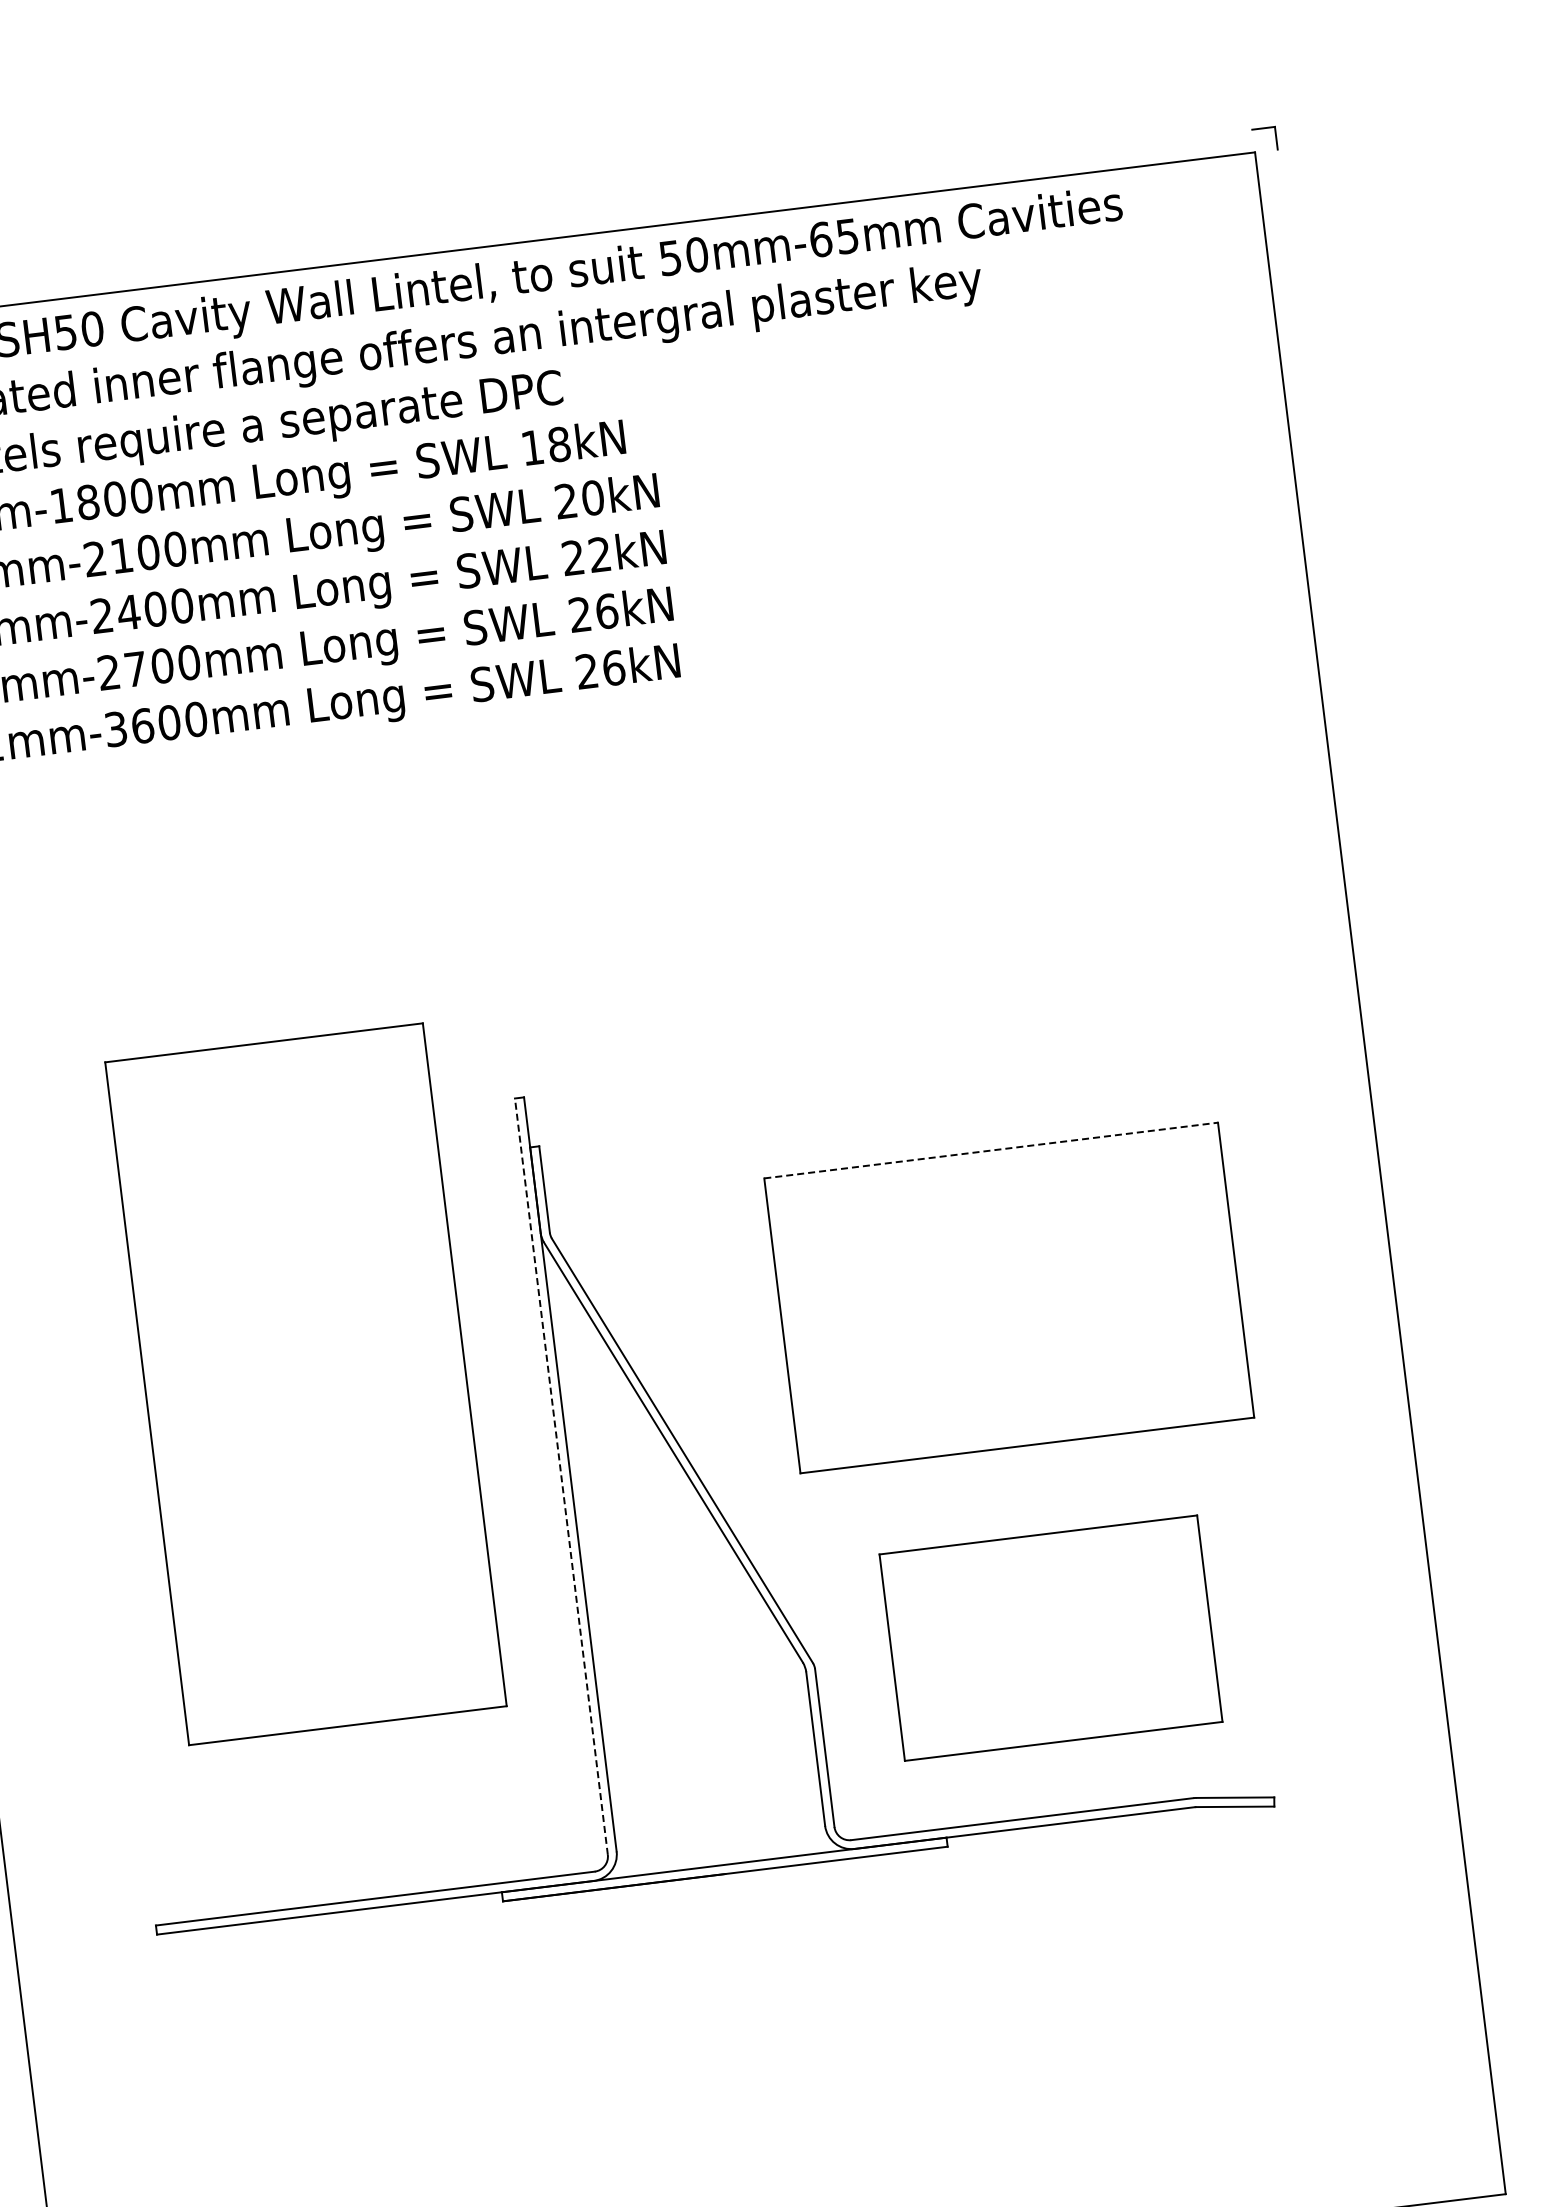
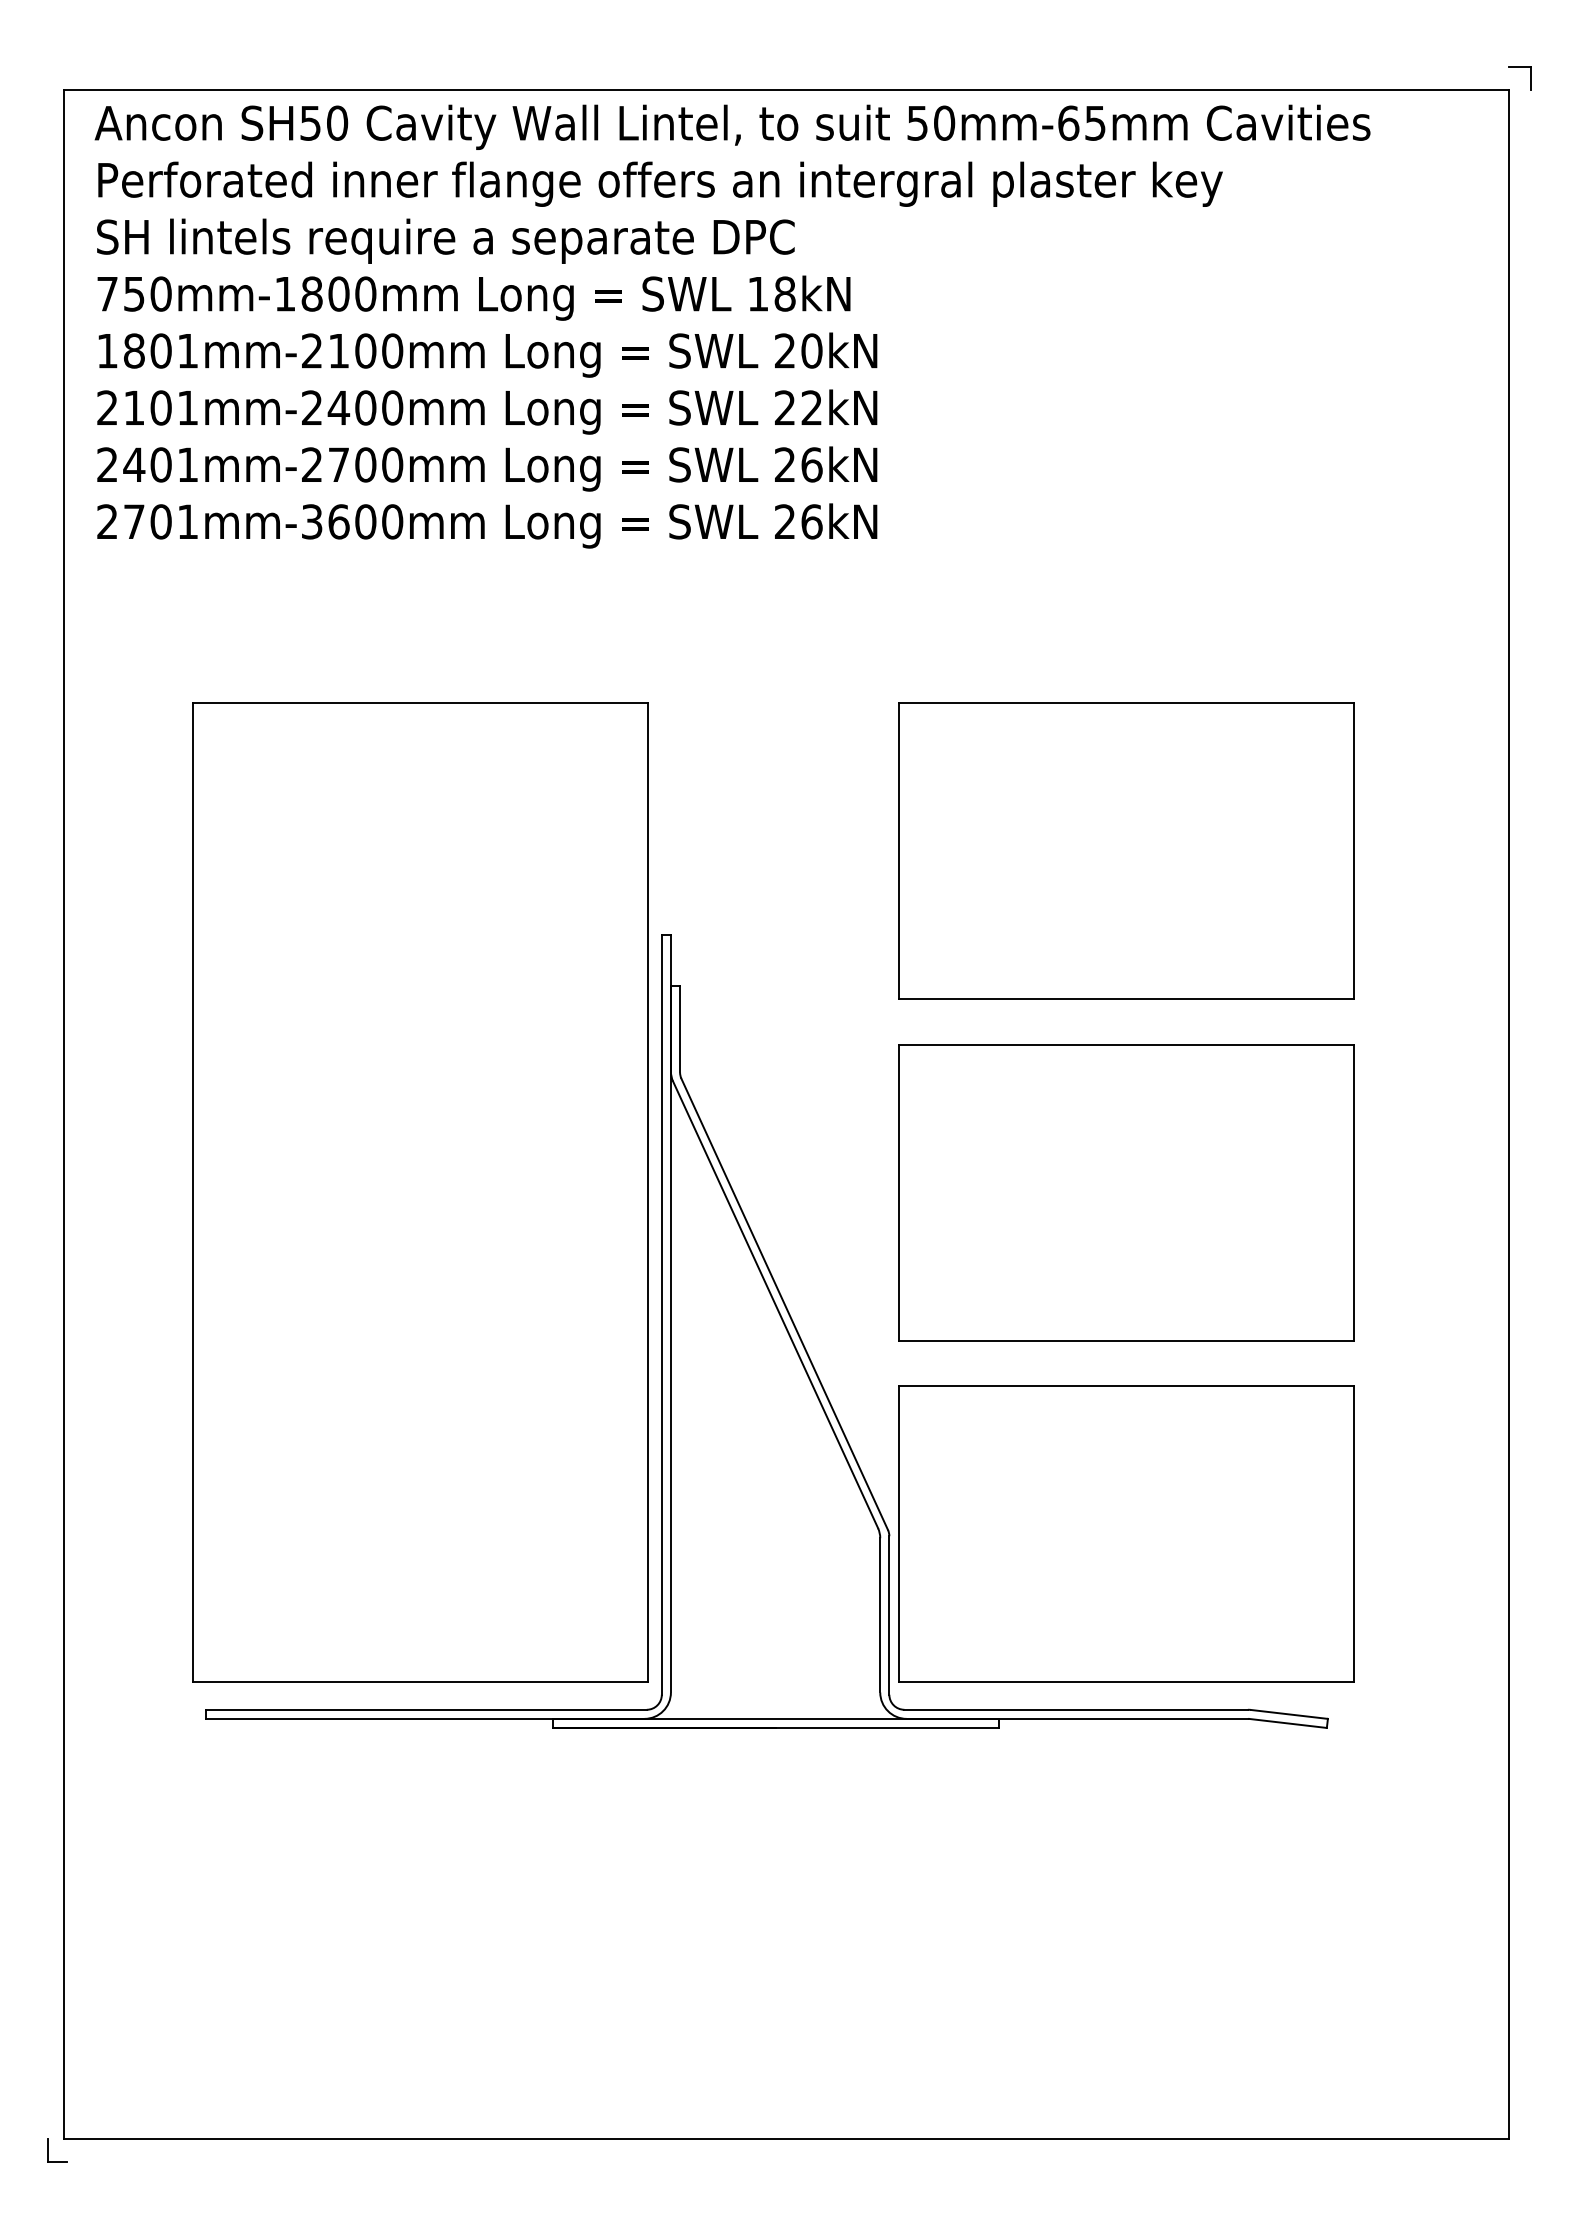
part: (967, 957) -> (1126, 850), added
line: (991, 1150) -> (1126, 1044), dashed -> solid
part: (306, 1384) -> (420, 1192), size x1.43
line: (561, 1477) -> (661, 1315), dashed -> solid
part: (1050, 1637) -> (1126, 1533), size x1.43

